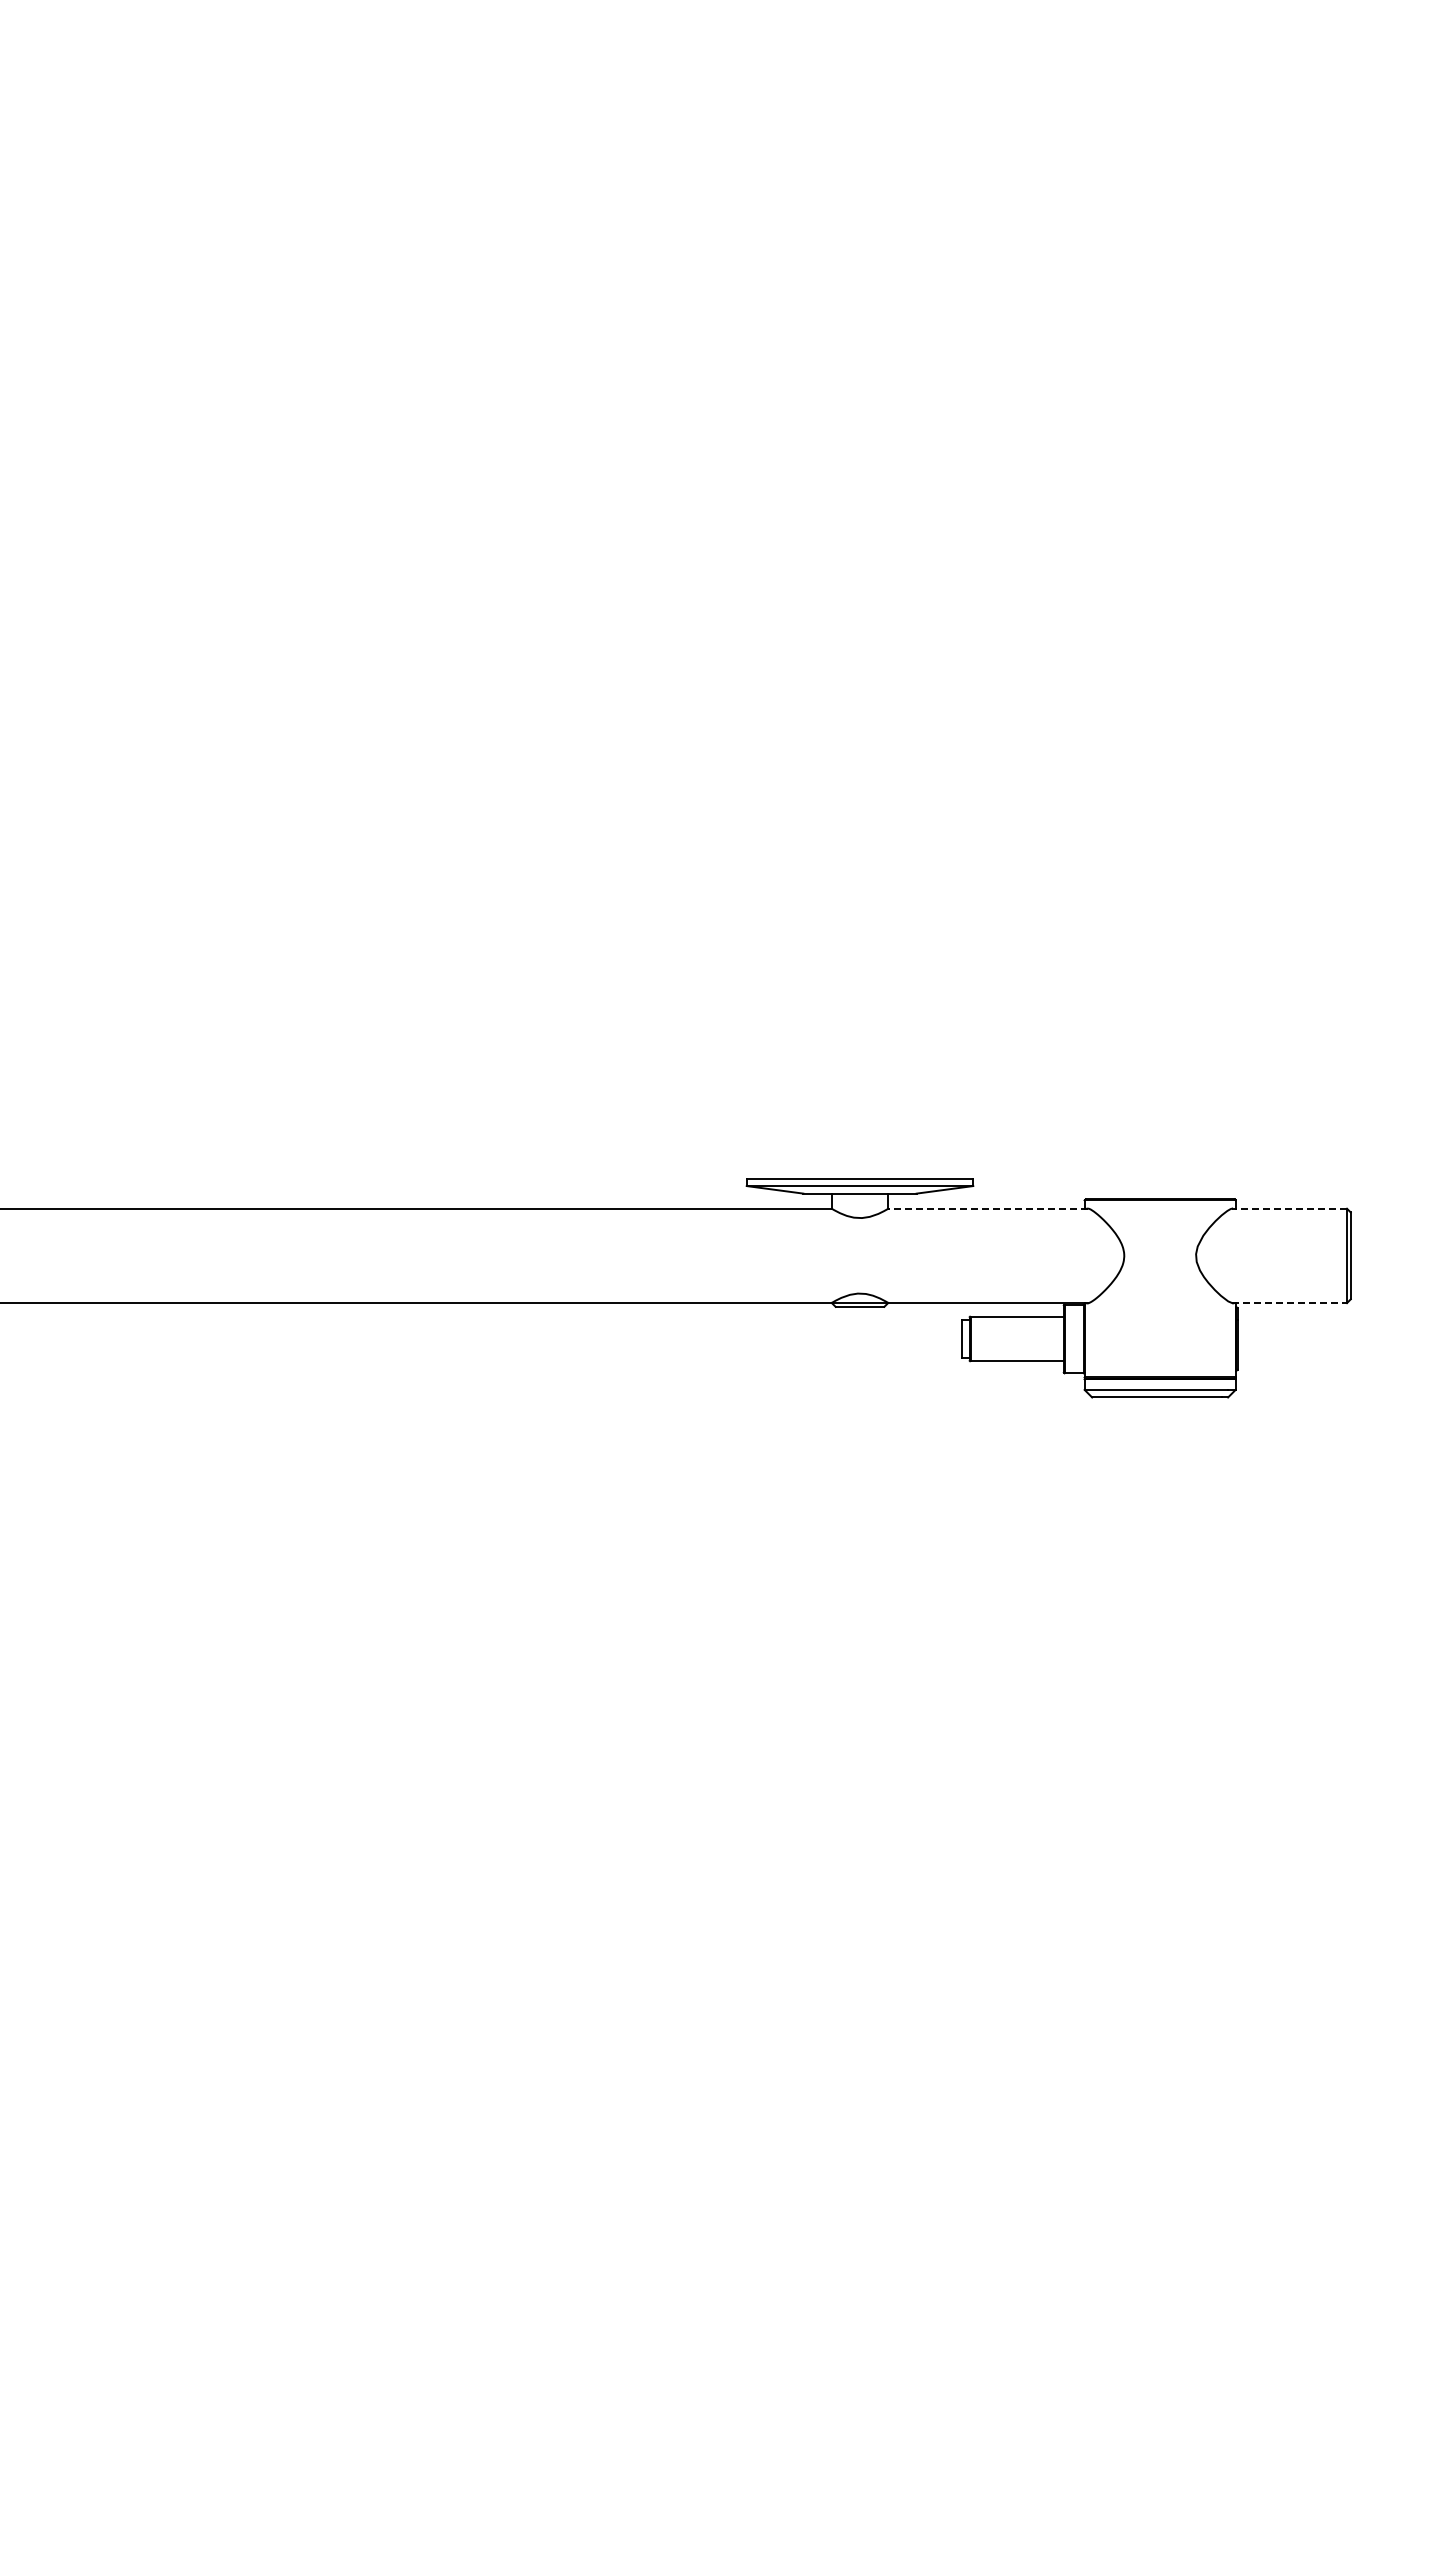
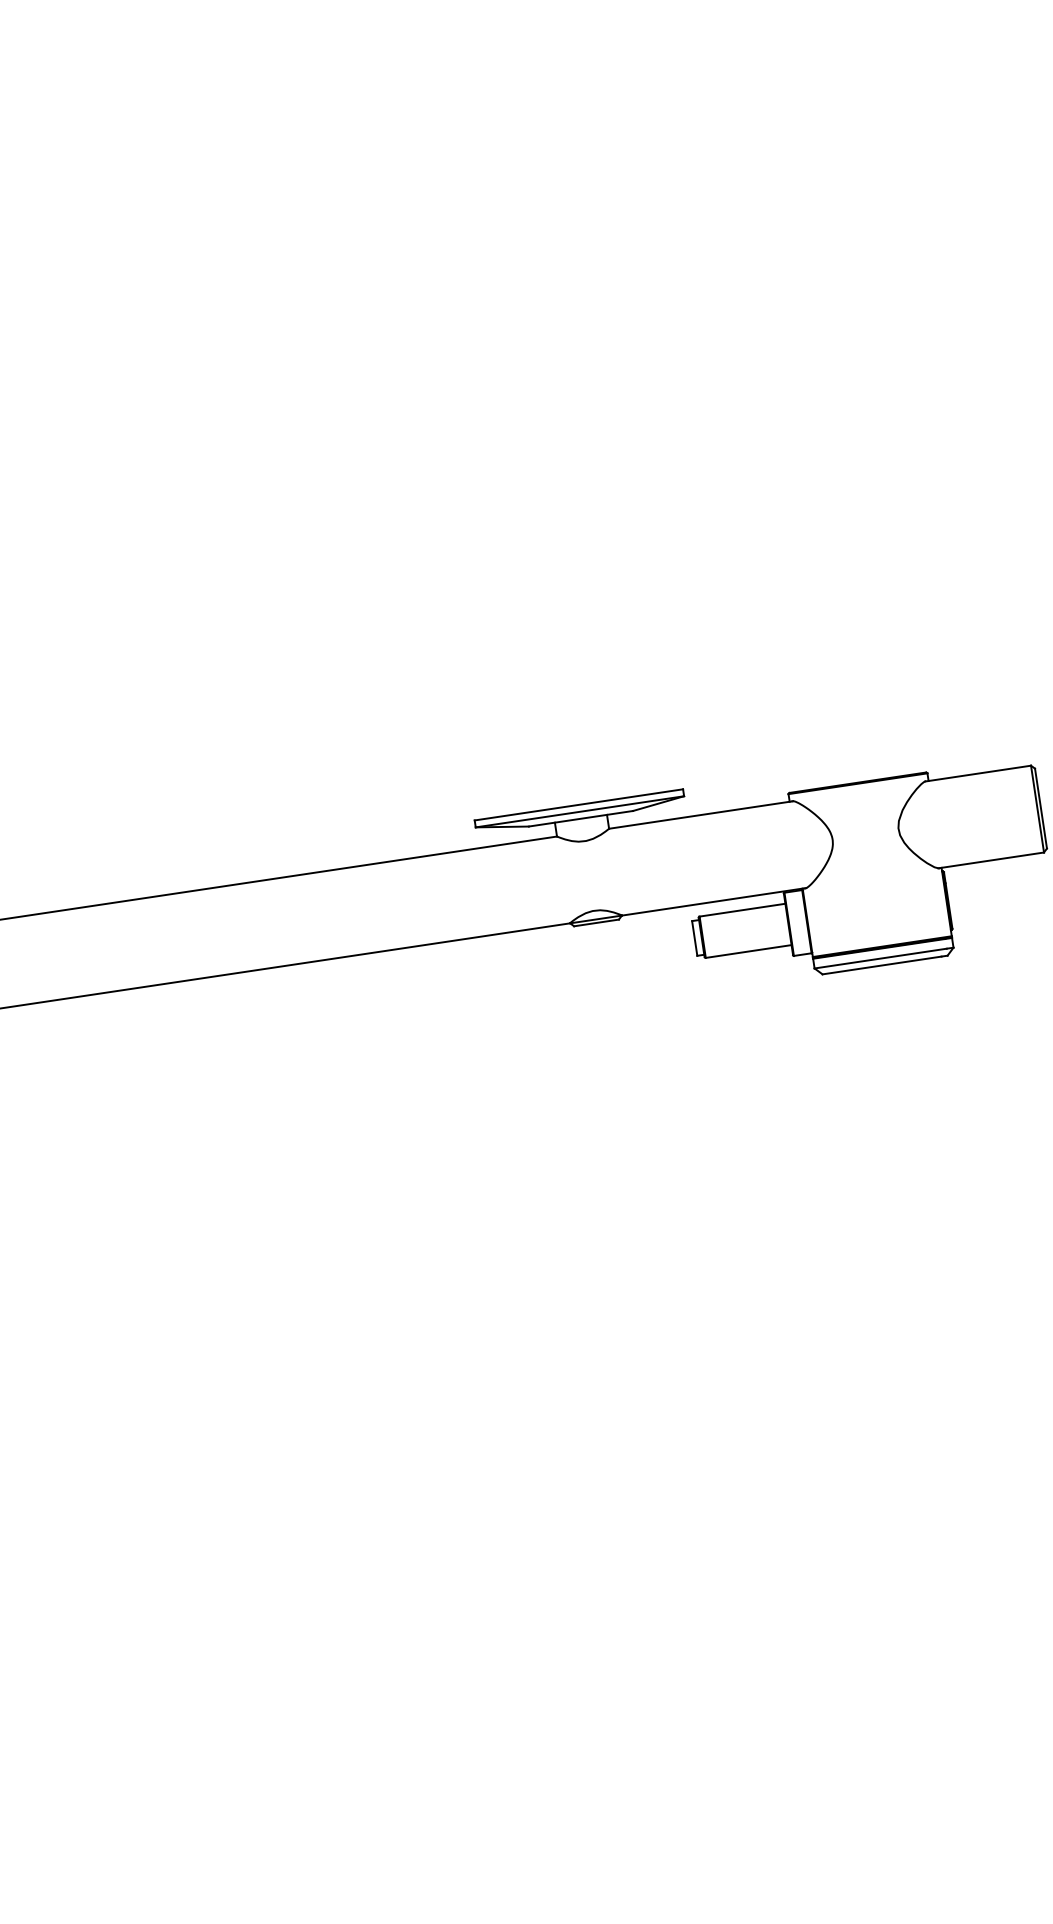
line: (987, 1208) -> (700, 814), dashed -> solid
line: (1289, 1208) -> (978, 773), dashed -> solid
line: (1290, 1303) -> (992, 860), dashed -> solid

